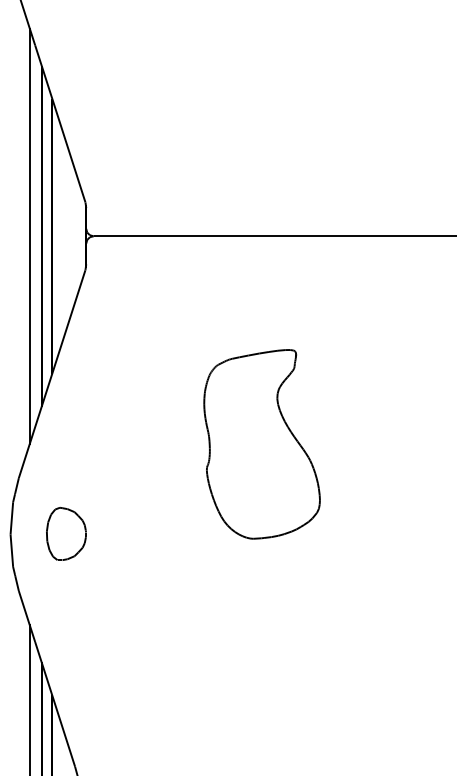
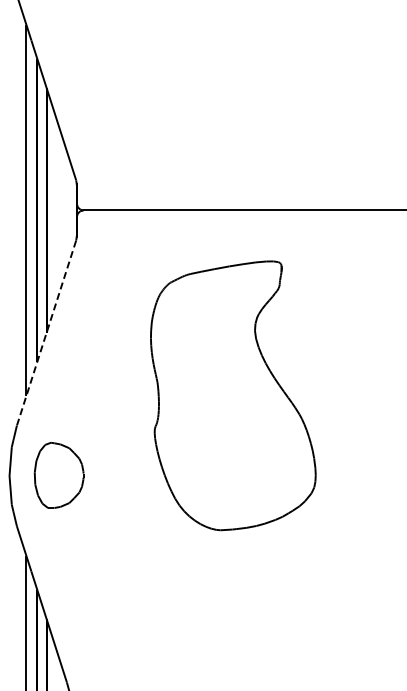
line: (52, 374) -> (46, 333), solid -> dashed
part: (262, 444) -> (233, 395), size x1.6
part: (66, 534) -> (59, 475), size x1.4

